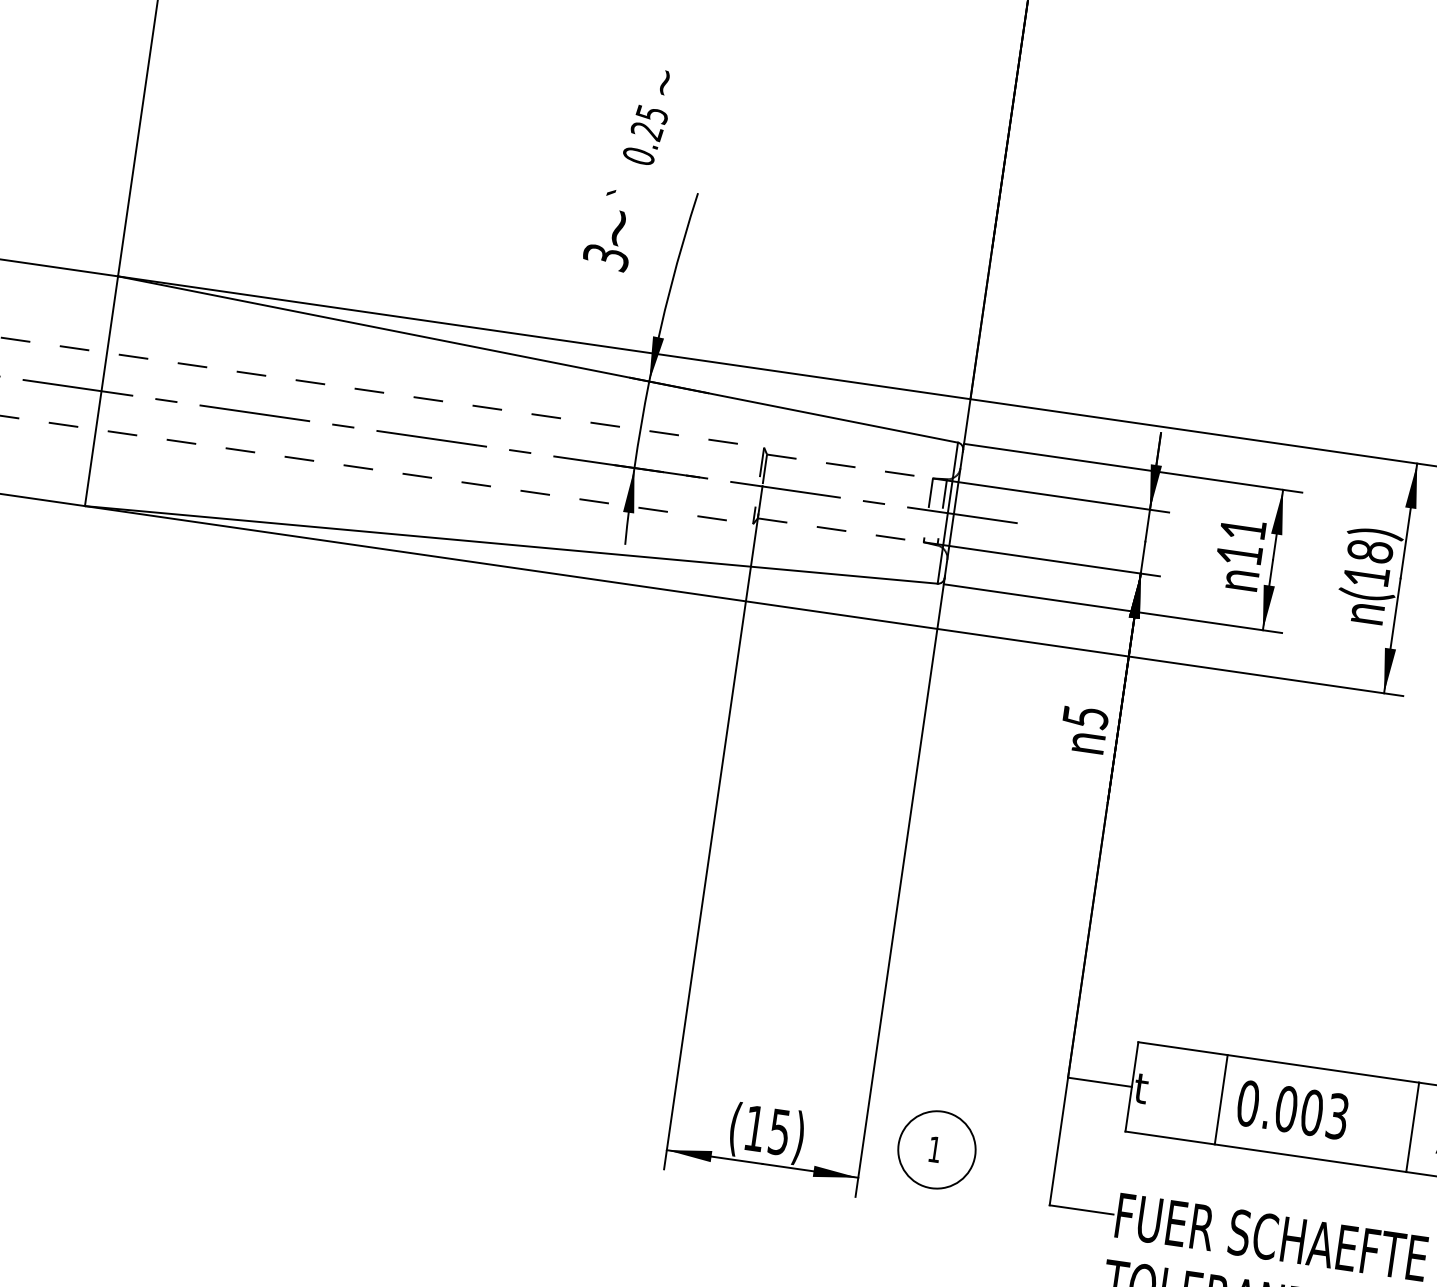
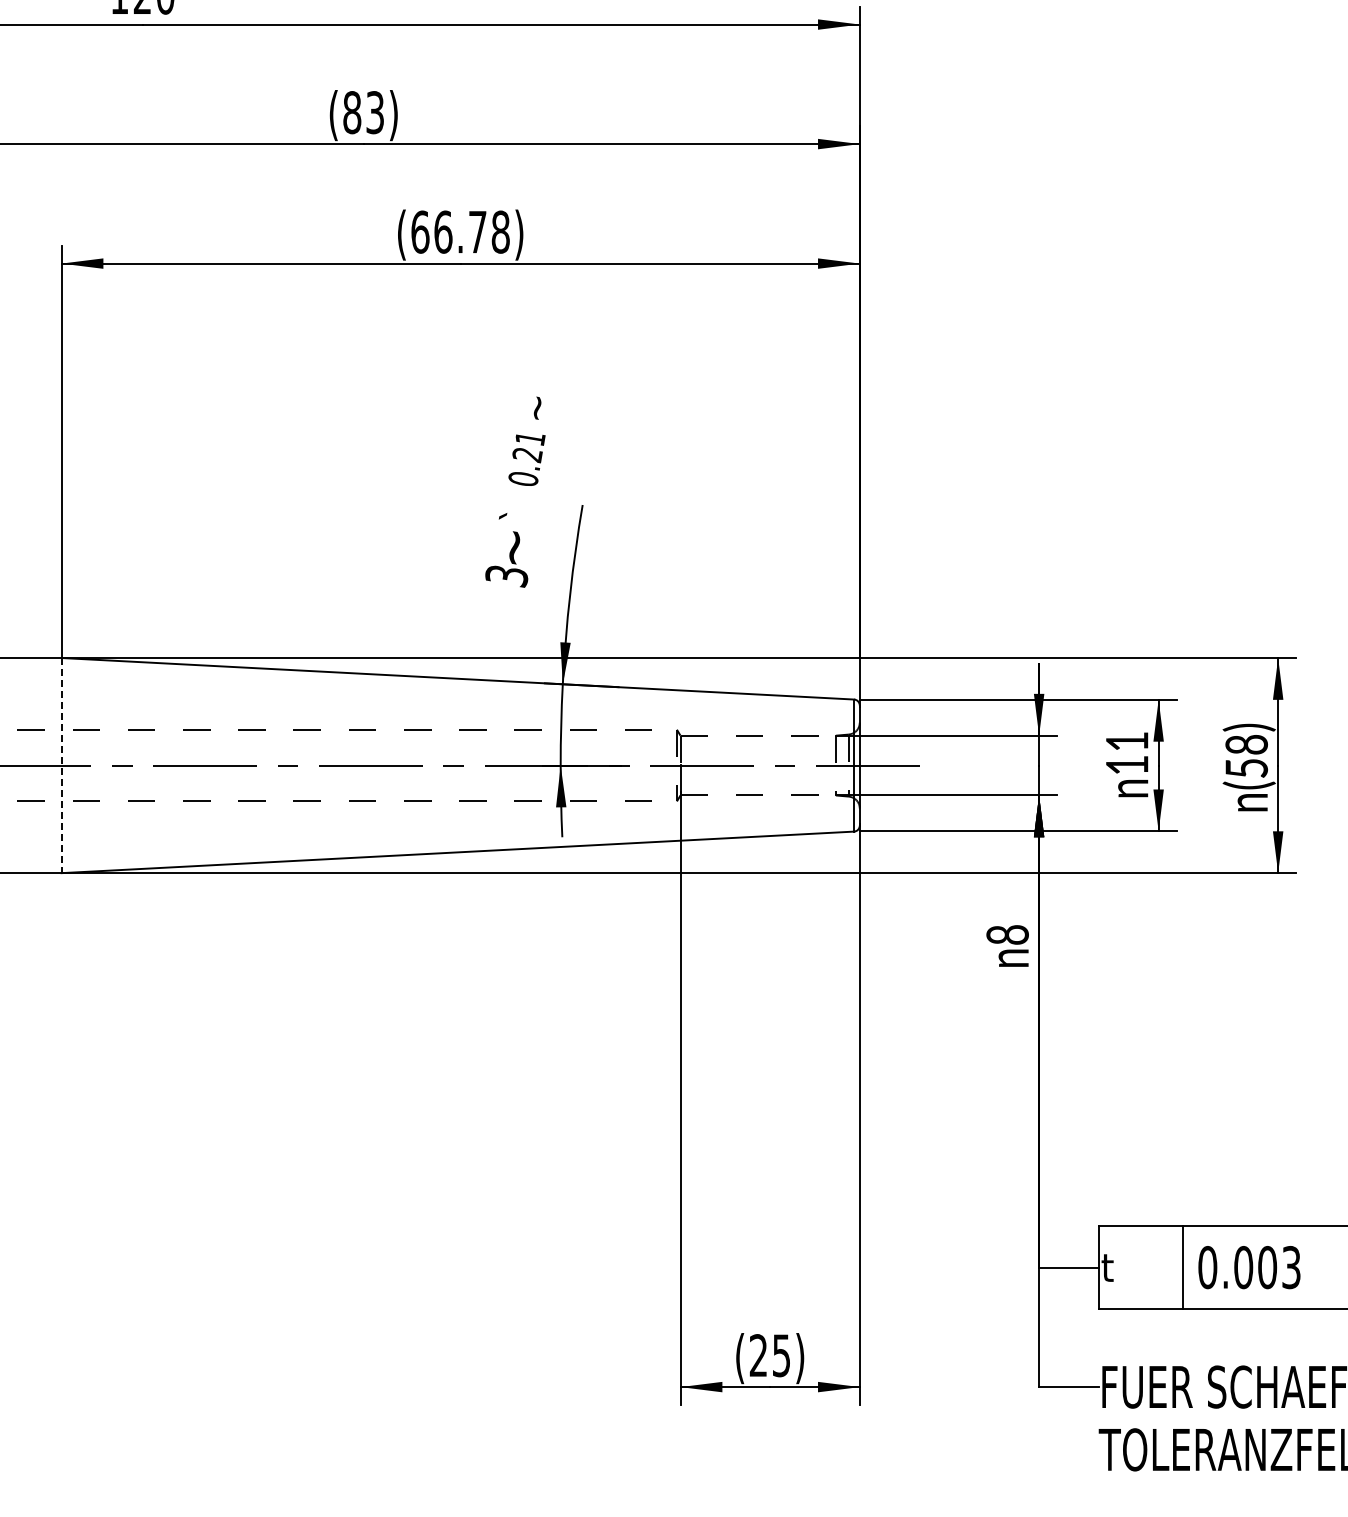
text: (652, 114) -> (530, 438), 0.25 -> 0.21
line: (101, 391) -> (61, 765), solid -> dashed
text: (1366, 576) -> (1246, 768), (18) -> (58)
text: (1085, 717) -> (1007, 934), 5 -> 8
text: (753, 1128) -> (757, 1355), (15) -> (25)
part: (937, 1149) -> (928, 1350), removed

